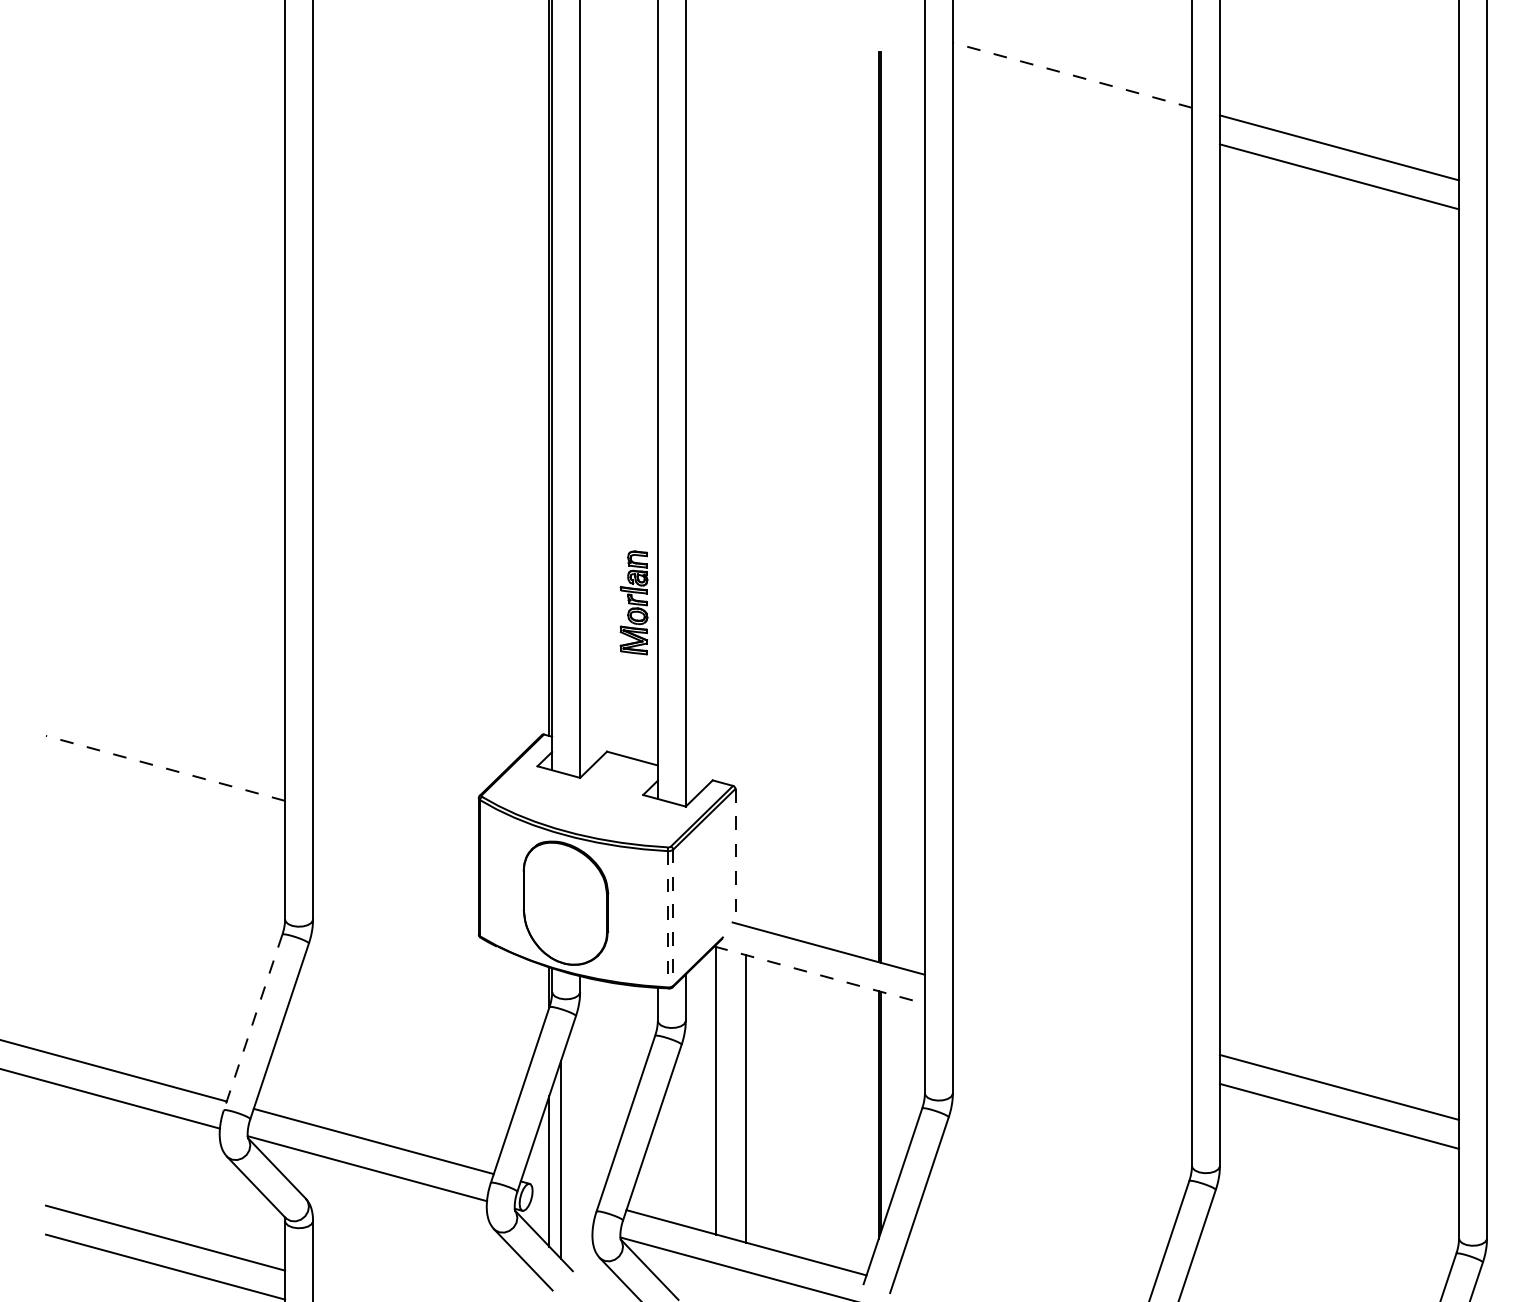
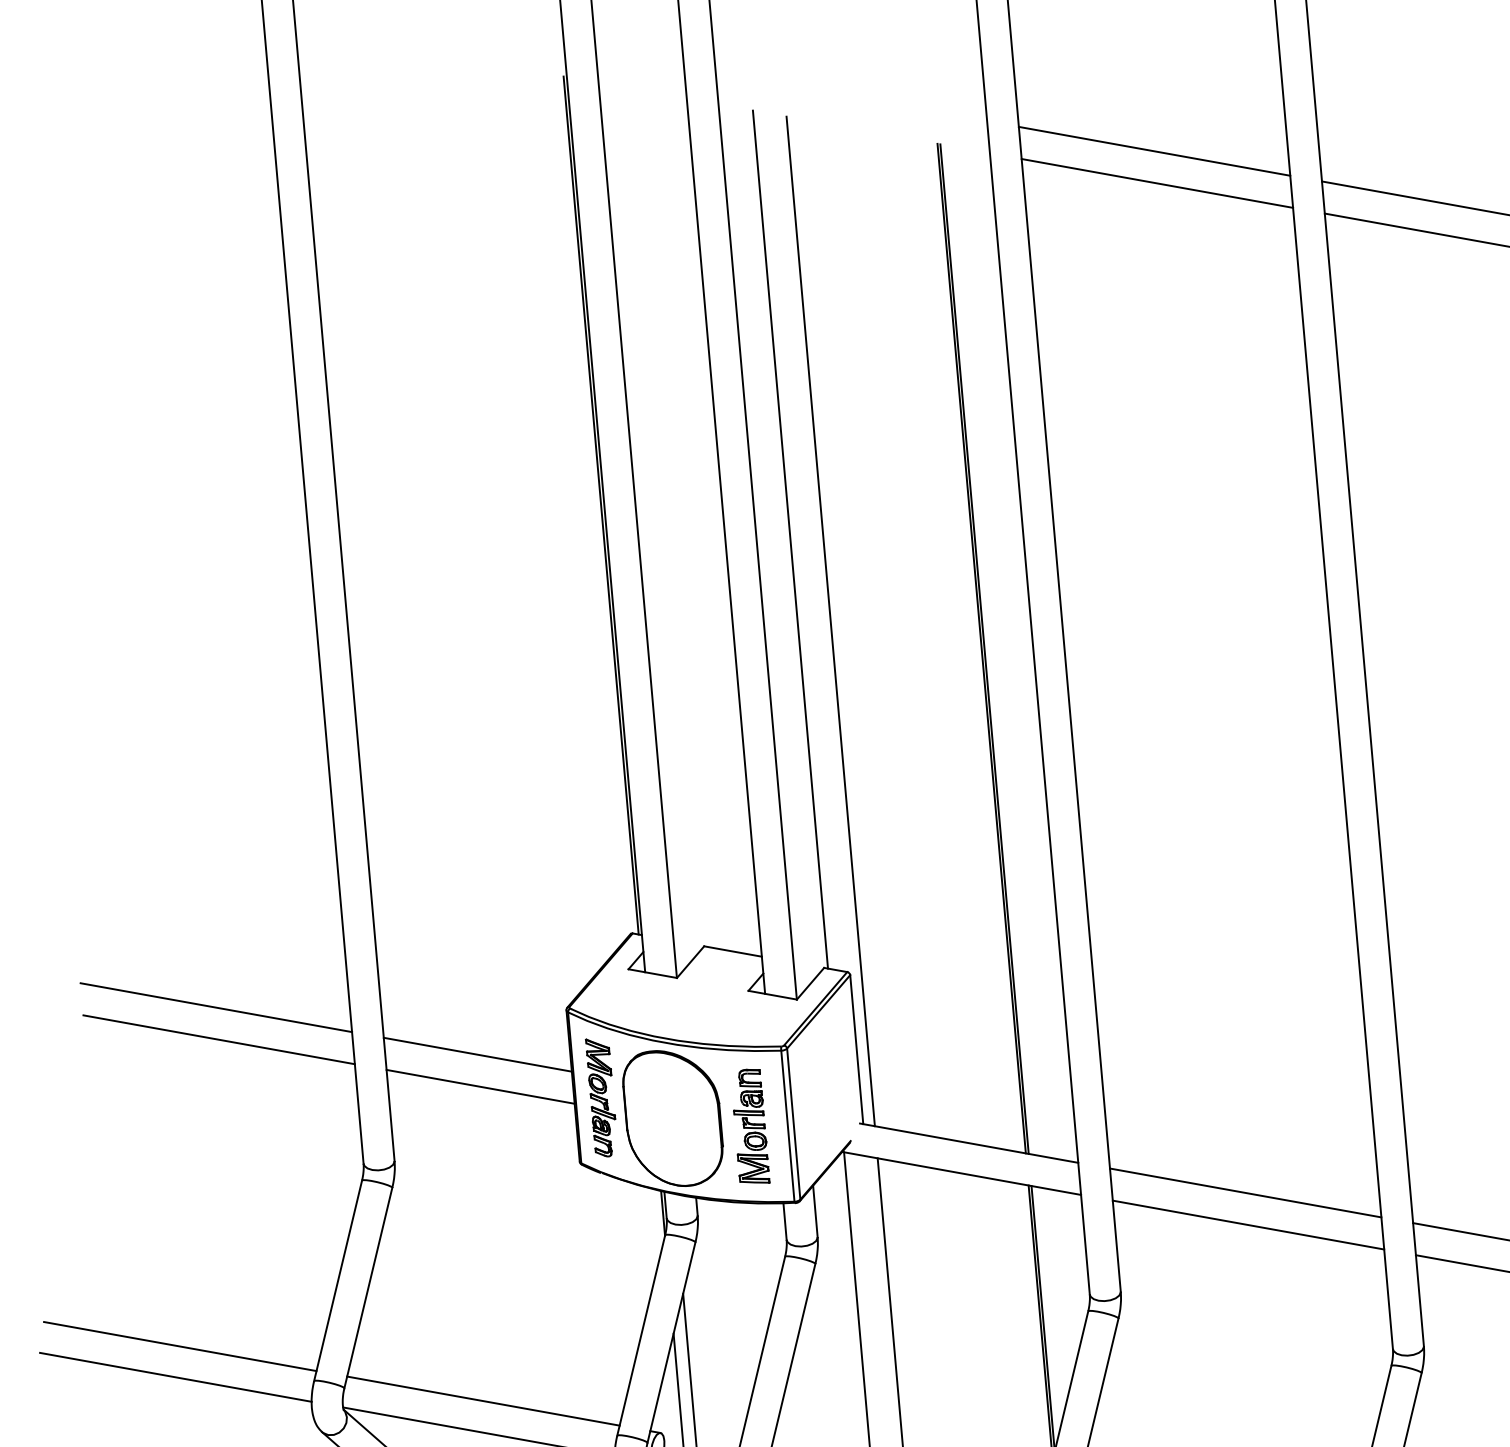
line: (1072, 75) -> (1154, 151), dashed -> solid
line: (1071, 103) -> (1156, 182), added
line: (716, 394) -> (790, 539), added
line: (745, 470) -> (830, 621), added
part: (633, 602) -> (749, 1126), moved
line: (165, 768) -> (216, 1007), dashed -> solid
line: (165, 796) -> (219, 1038), added
line: (395, 830) -> (477, 1054), added
line: (735, 856) -> (856, 1050), dashed -> solid
line: (395, 859) -> (480, 1086), added
part: (503, 878) -> (601, 1096), added
line: (673, 918) -> (794, 1124), dashed -> solid
line: (667, 919) -> (787, 1126), dashed -> solid
line: (820, 975) -> (962, 1173), dashed -> solid
line: (1071, 1014) -> (1244, 1192), added
line: (253, 1022) -> (338, 1280), dashed -> solid
line: (1071, 1043) -> (1247, 1224), added

